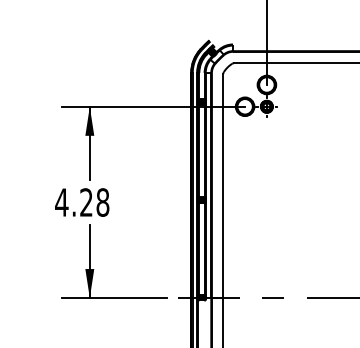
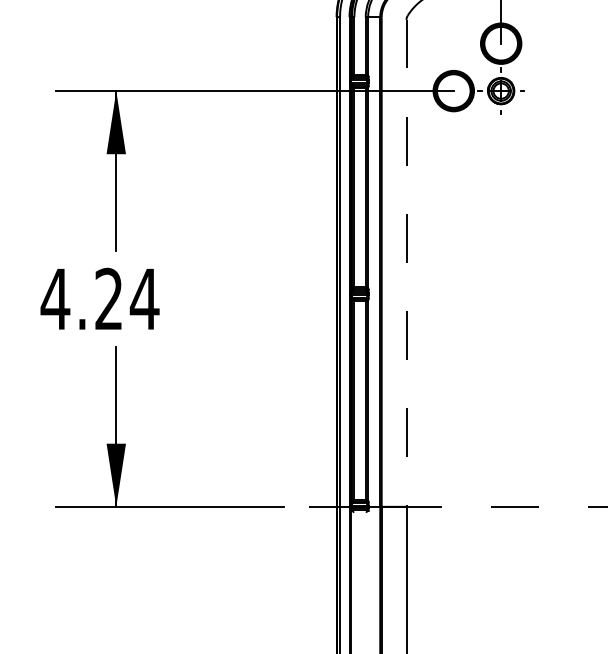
line: (223, 186) -> (406, 264), solid -> dashed
text: (102, 202) -> (143, 299), 4.28 -> 4.24

